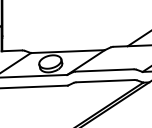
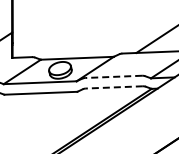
line: (104, 70) -> (113, 76), solid -> dashed
line: (105, 81) -> (114, 87), solid -> dashed

